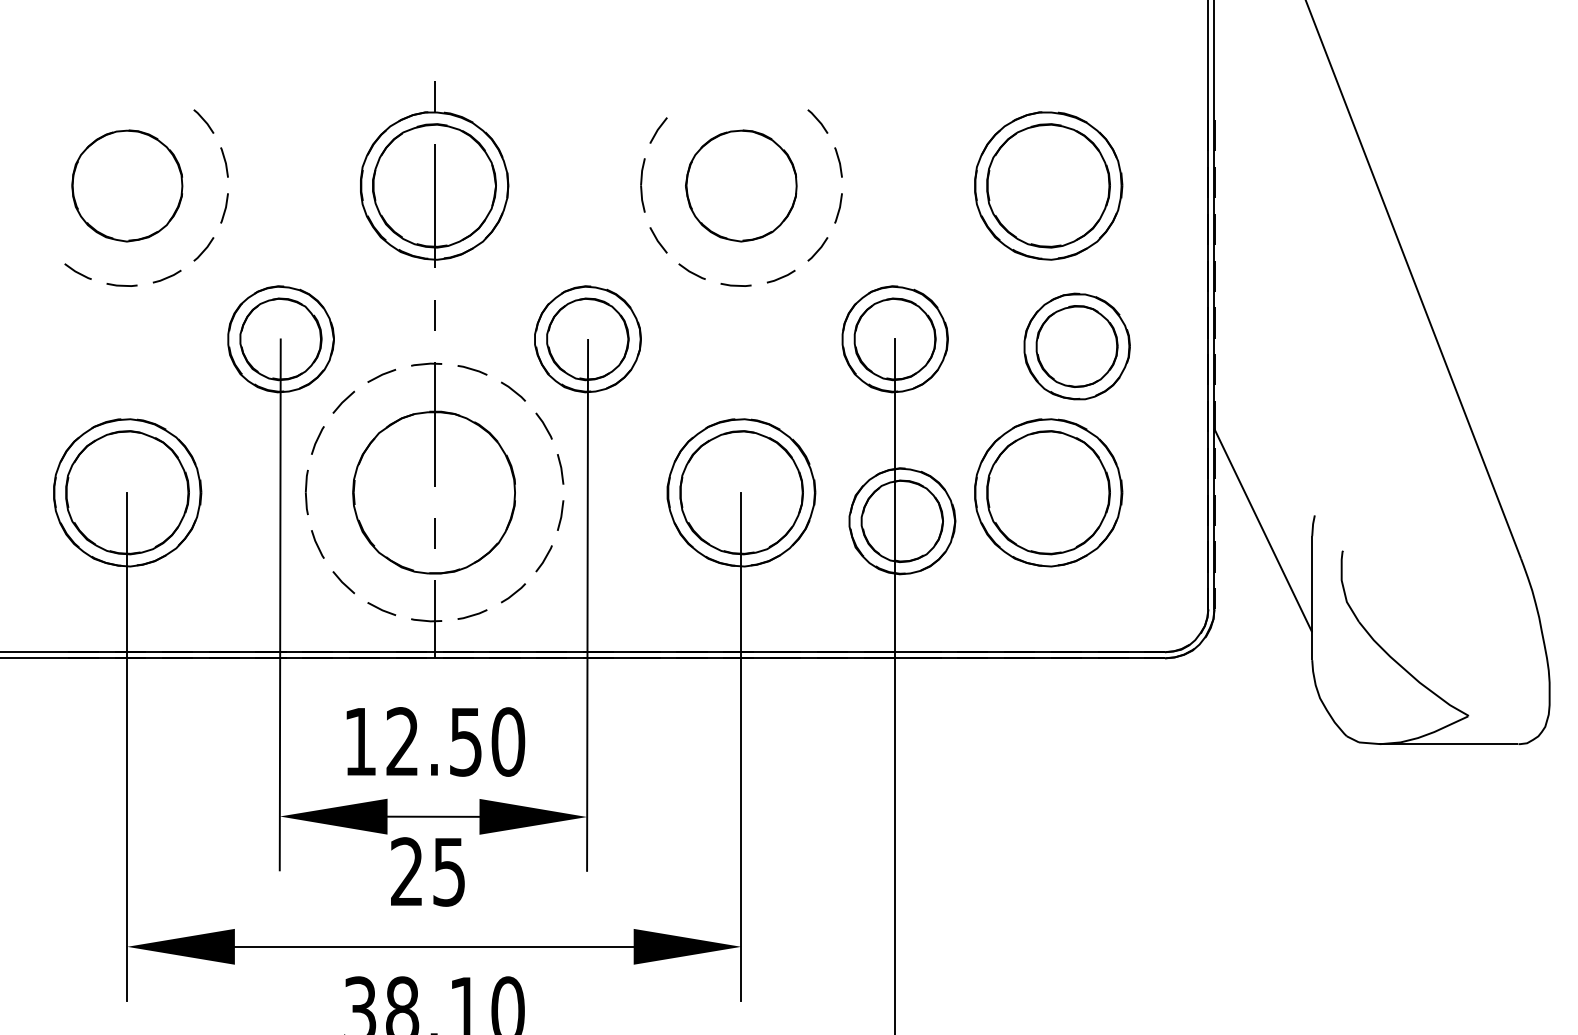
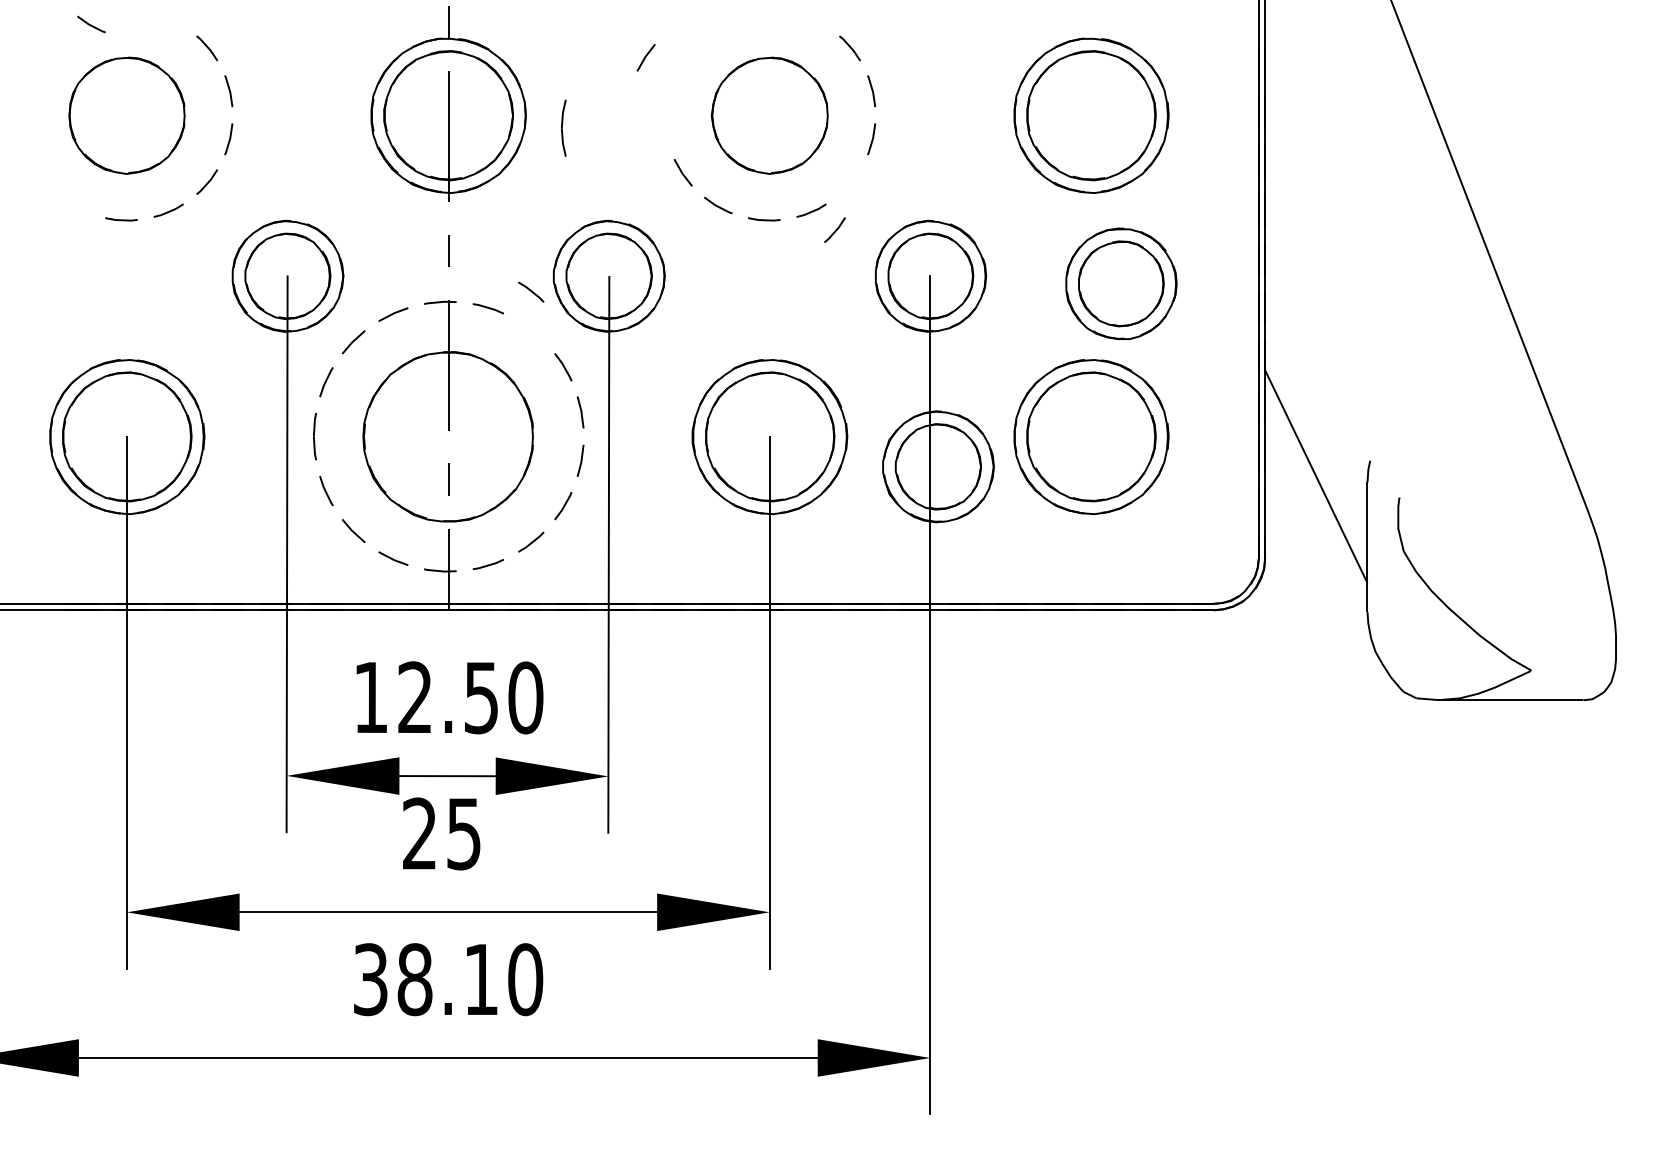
line: (657, 130) -> (645, 57), moved
part: (642, 184) -> (563, 127), moved
line: (818, 248) -> (835, 229), moved
line: (78, 271) -> (91, 24), moved
line: (513, 391) -> (531, 291), moved

